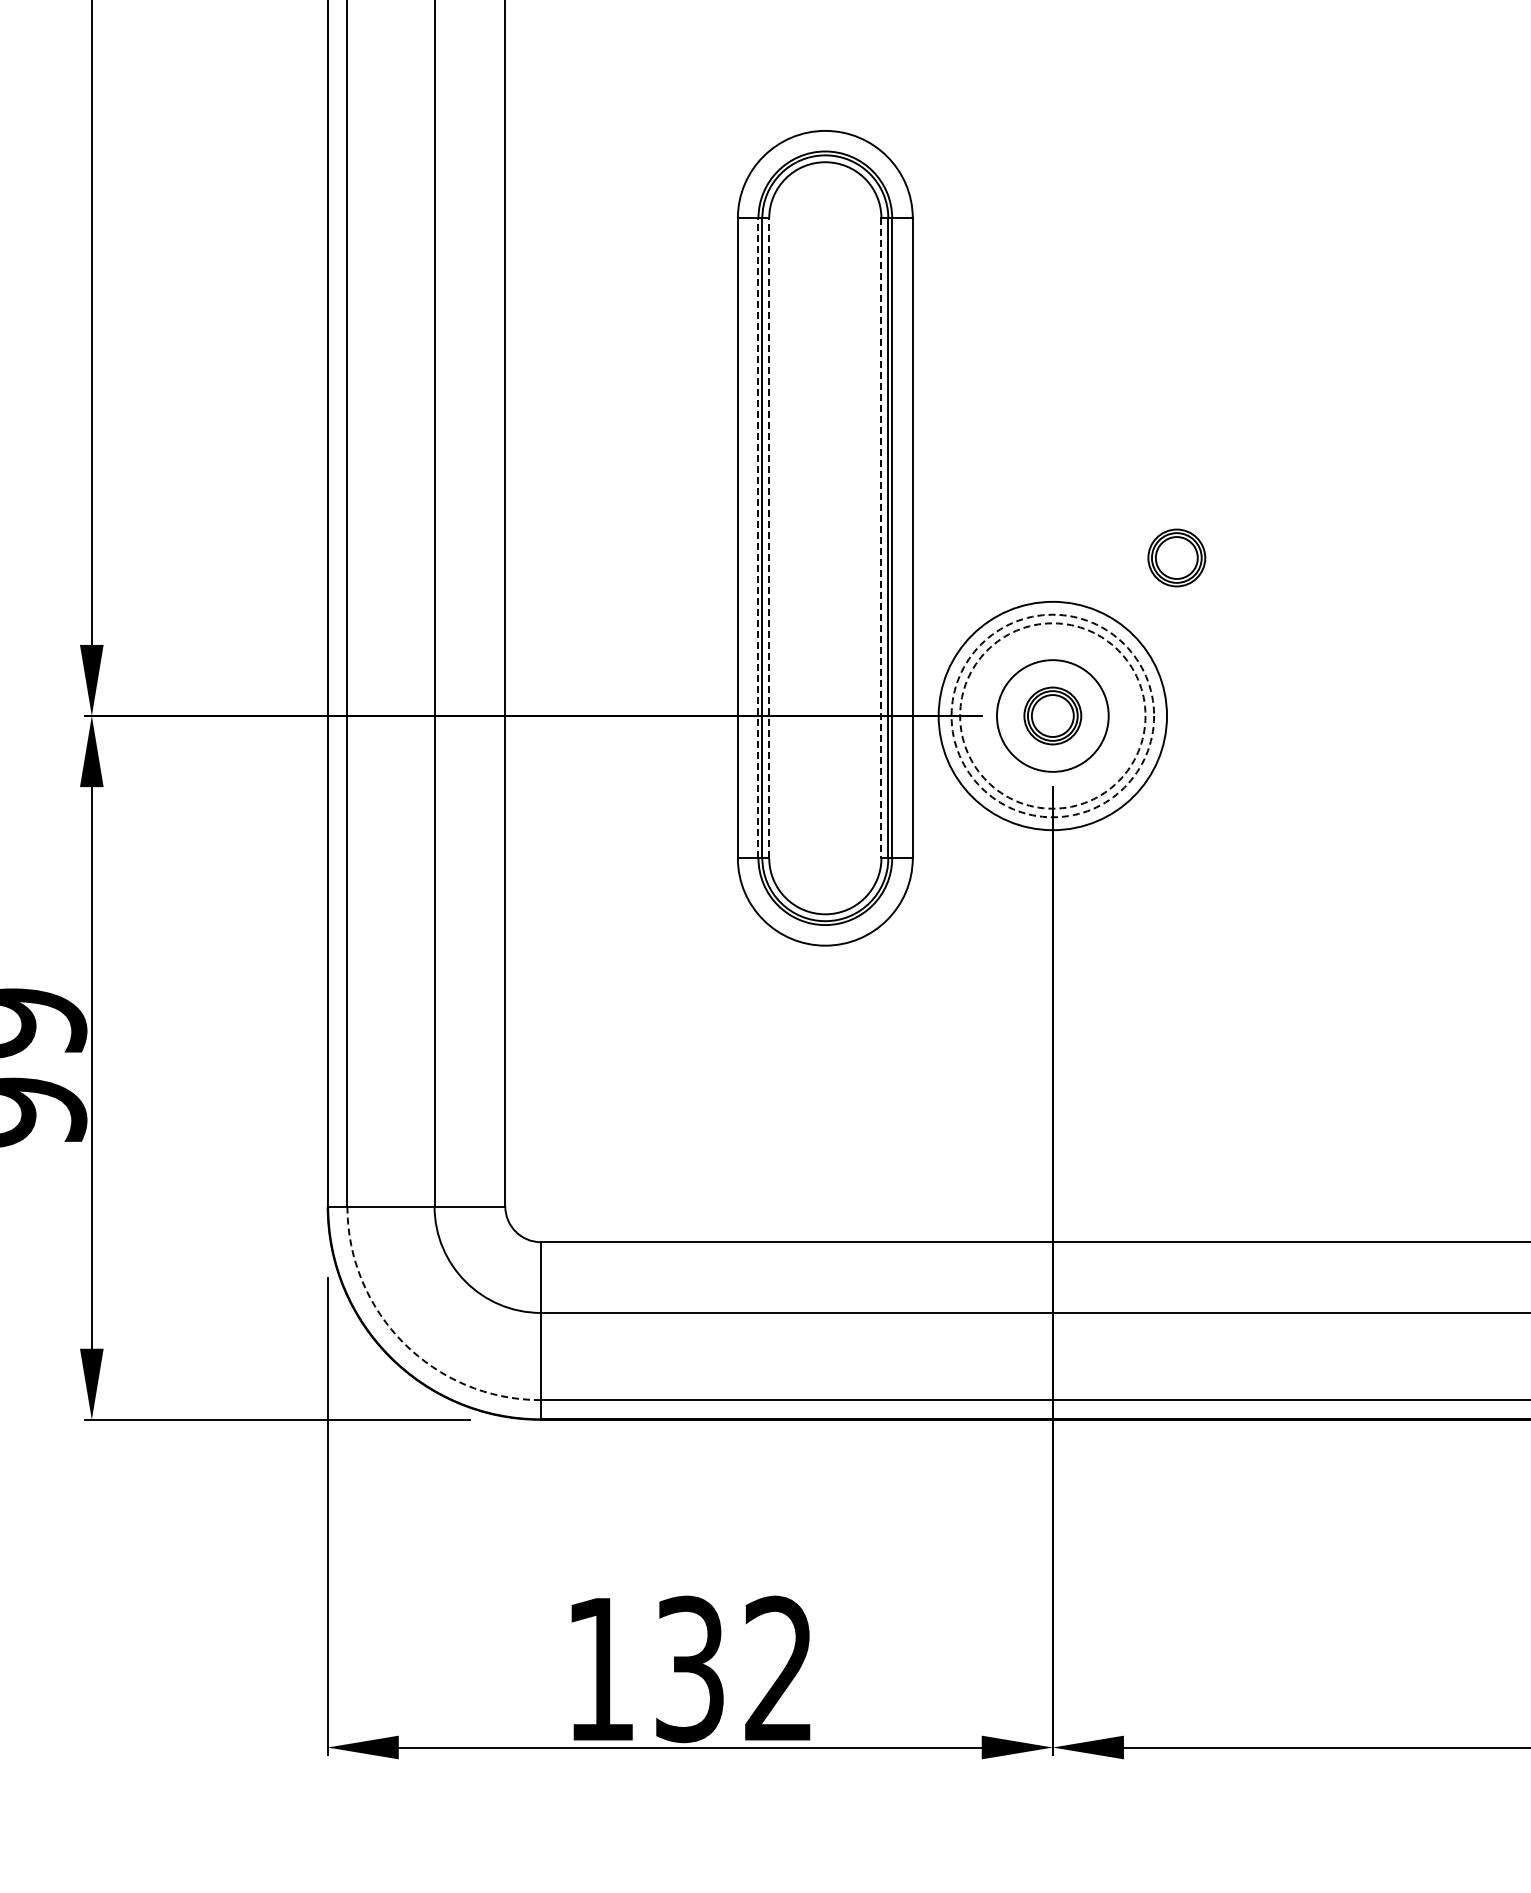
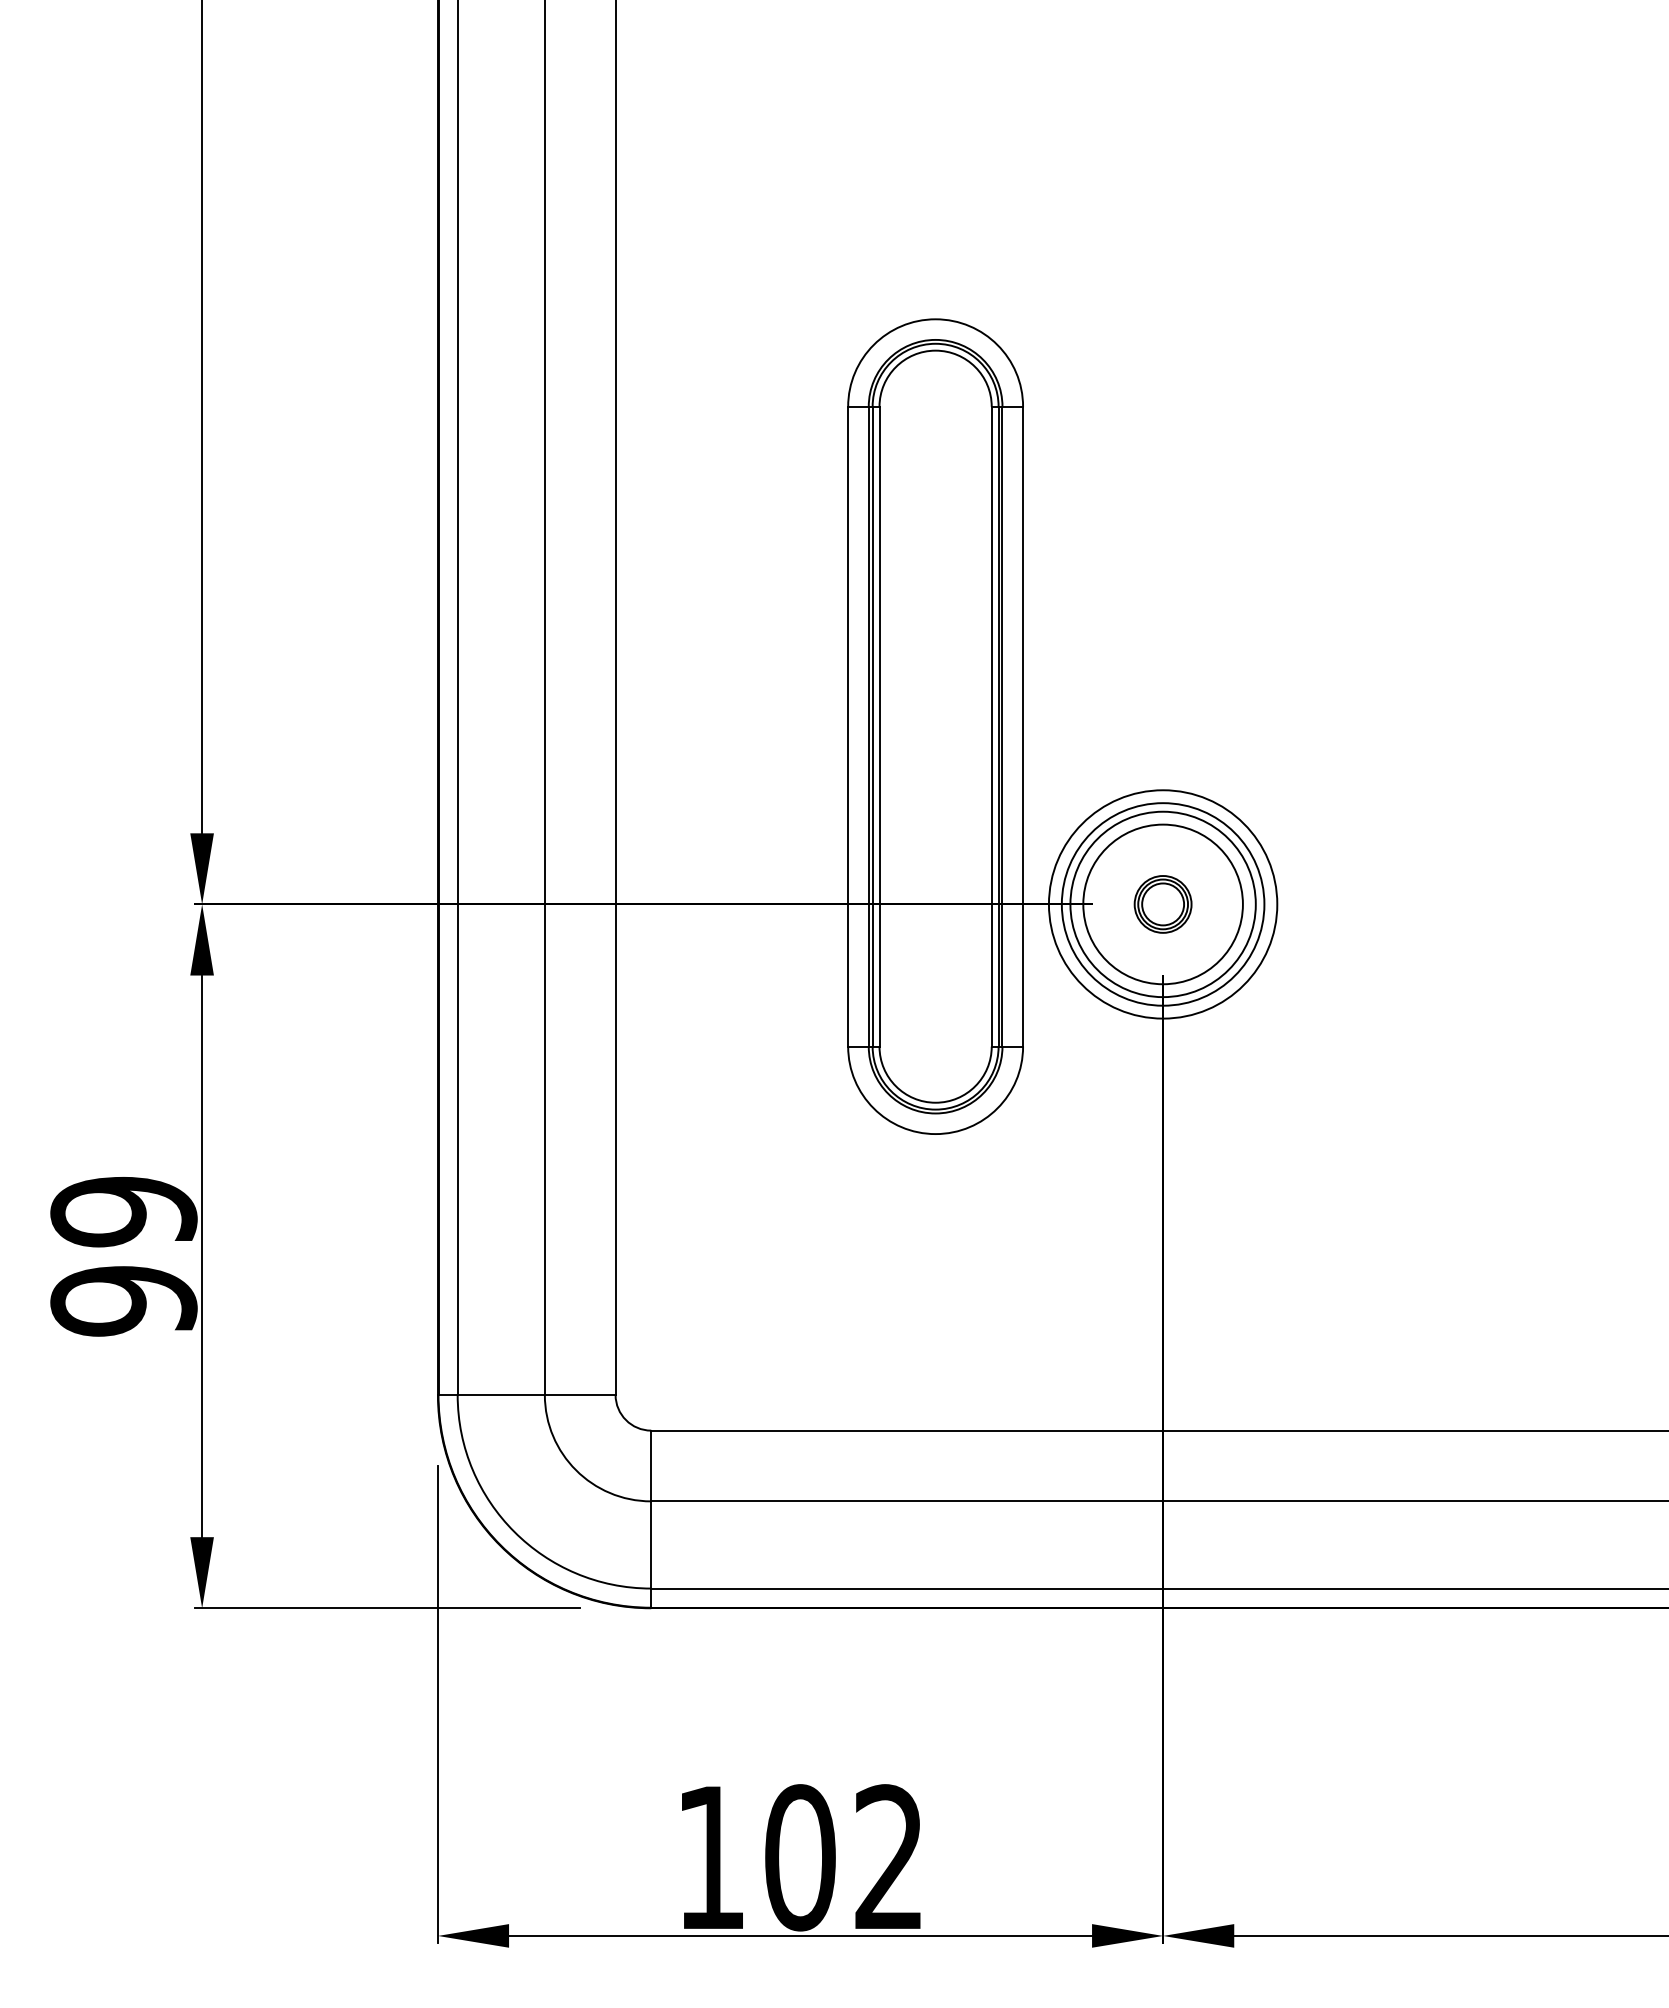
line: (758, 538) -> (868, 726), dashed -> solid
line: (769, 538) -> (879, 726), dashed -> solid
line: (881, 538) -> (991, 726), dashed -> solid
part: (1176, 558) -> (1286, 746), removed
circle: (1052, 716) -> (1162, 904), dashed -> solid
circle: (1052, 716) -> (1162, 904), dashed -> solid
circle: (1052, 716) -> (1162, 904), size x1.43
arc: (404, 1343) -> (514, 1531), dashed -> solid
text: (690, 1669) -> (800, 1857), 132 -> 102

